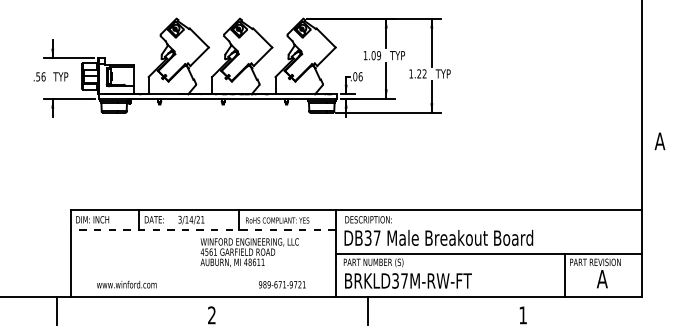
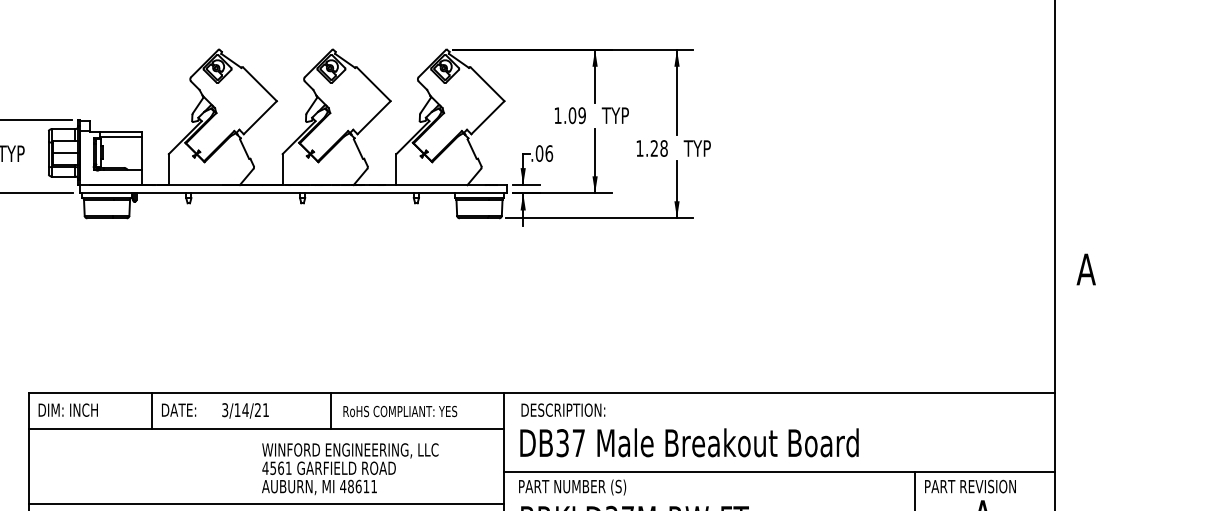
text: (424, 73) -> (663, 147), 1.22 -> 1.28
line: (203, 230) -> (267, 429), dashed -> solid
line: (202, 271) -> (265, 502), added

